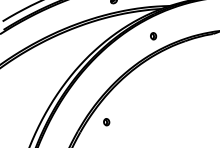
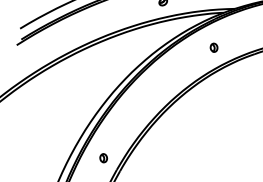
part: (106, 122) -> (103, 158), moved

